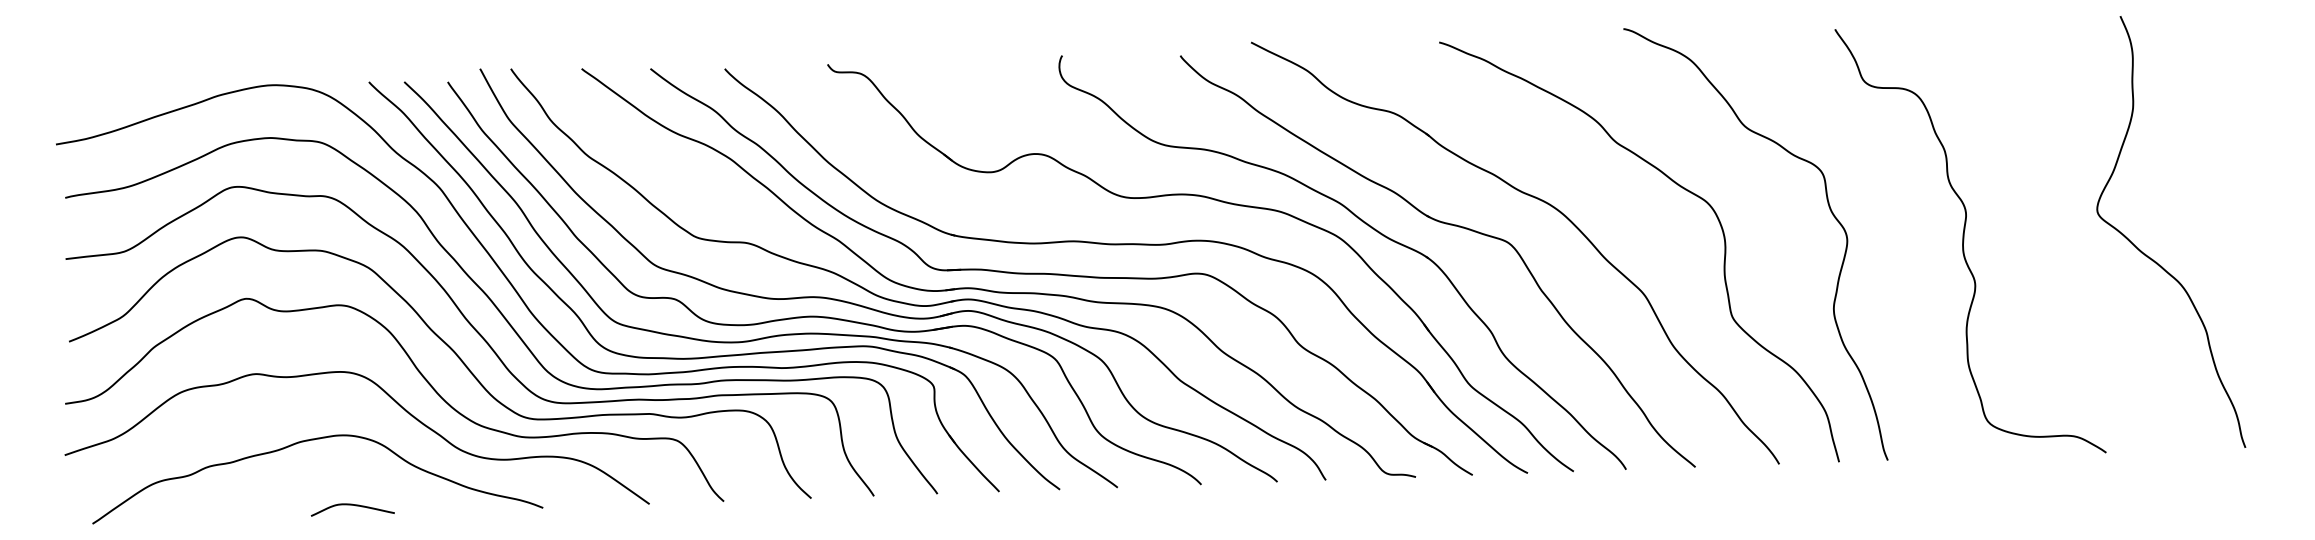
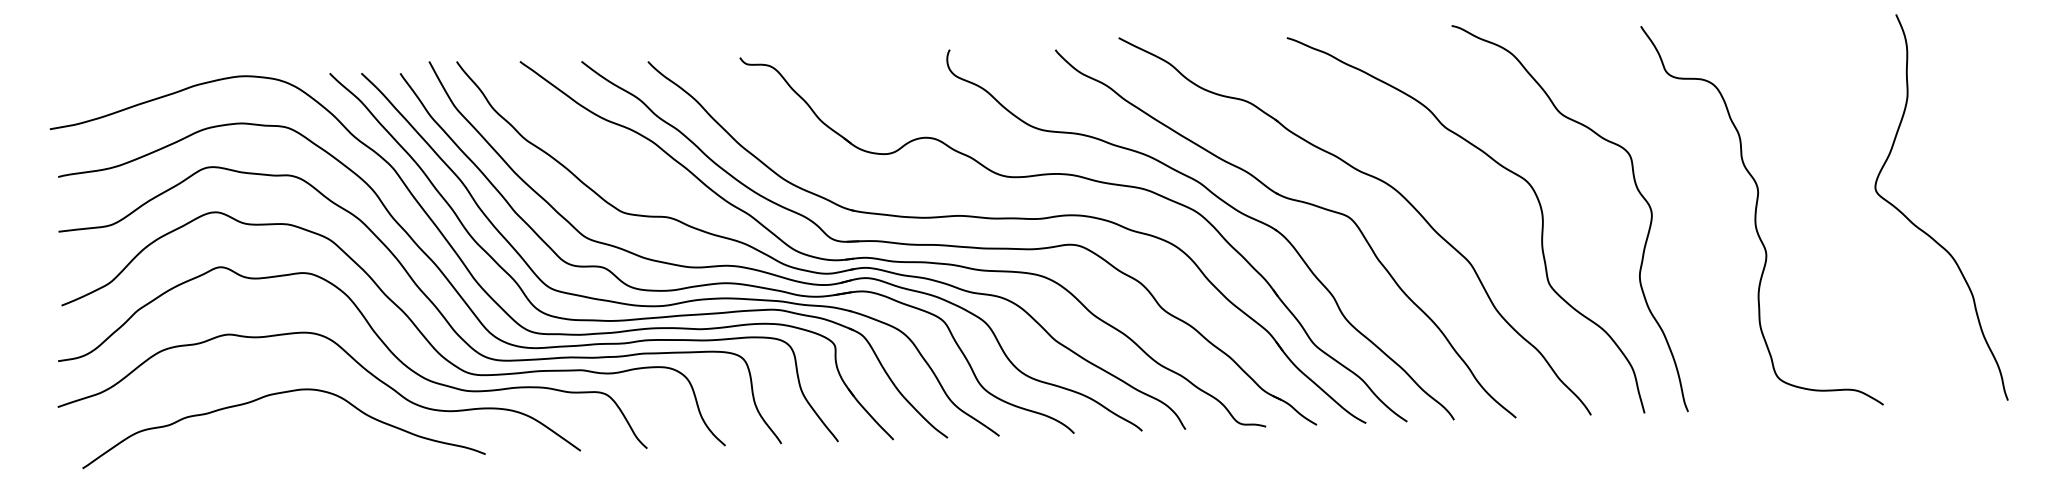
curve: (352, 505) -> (315, 452), removed

